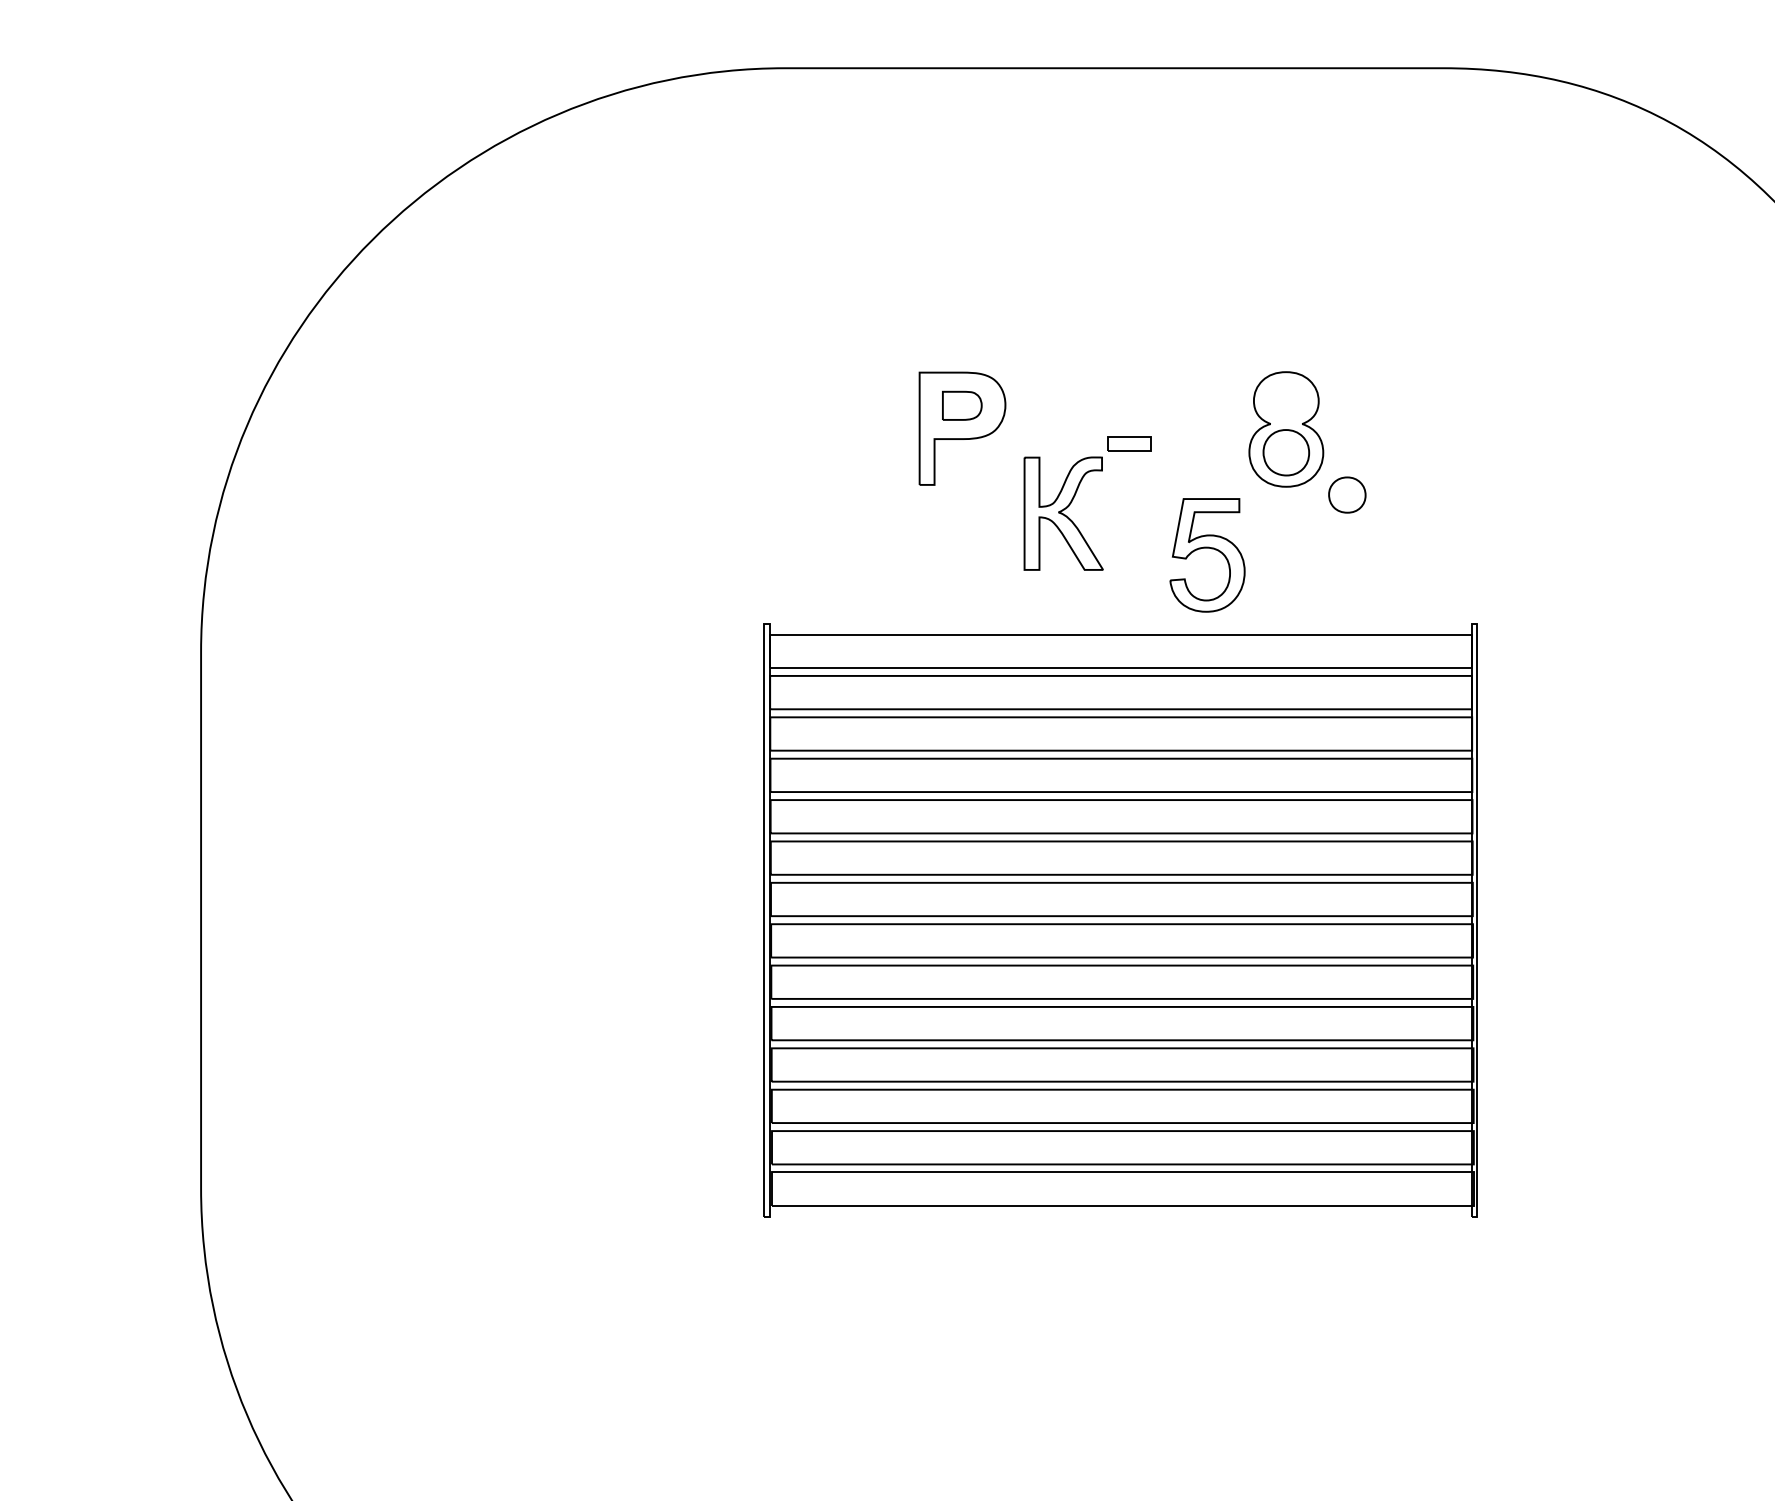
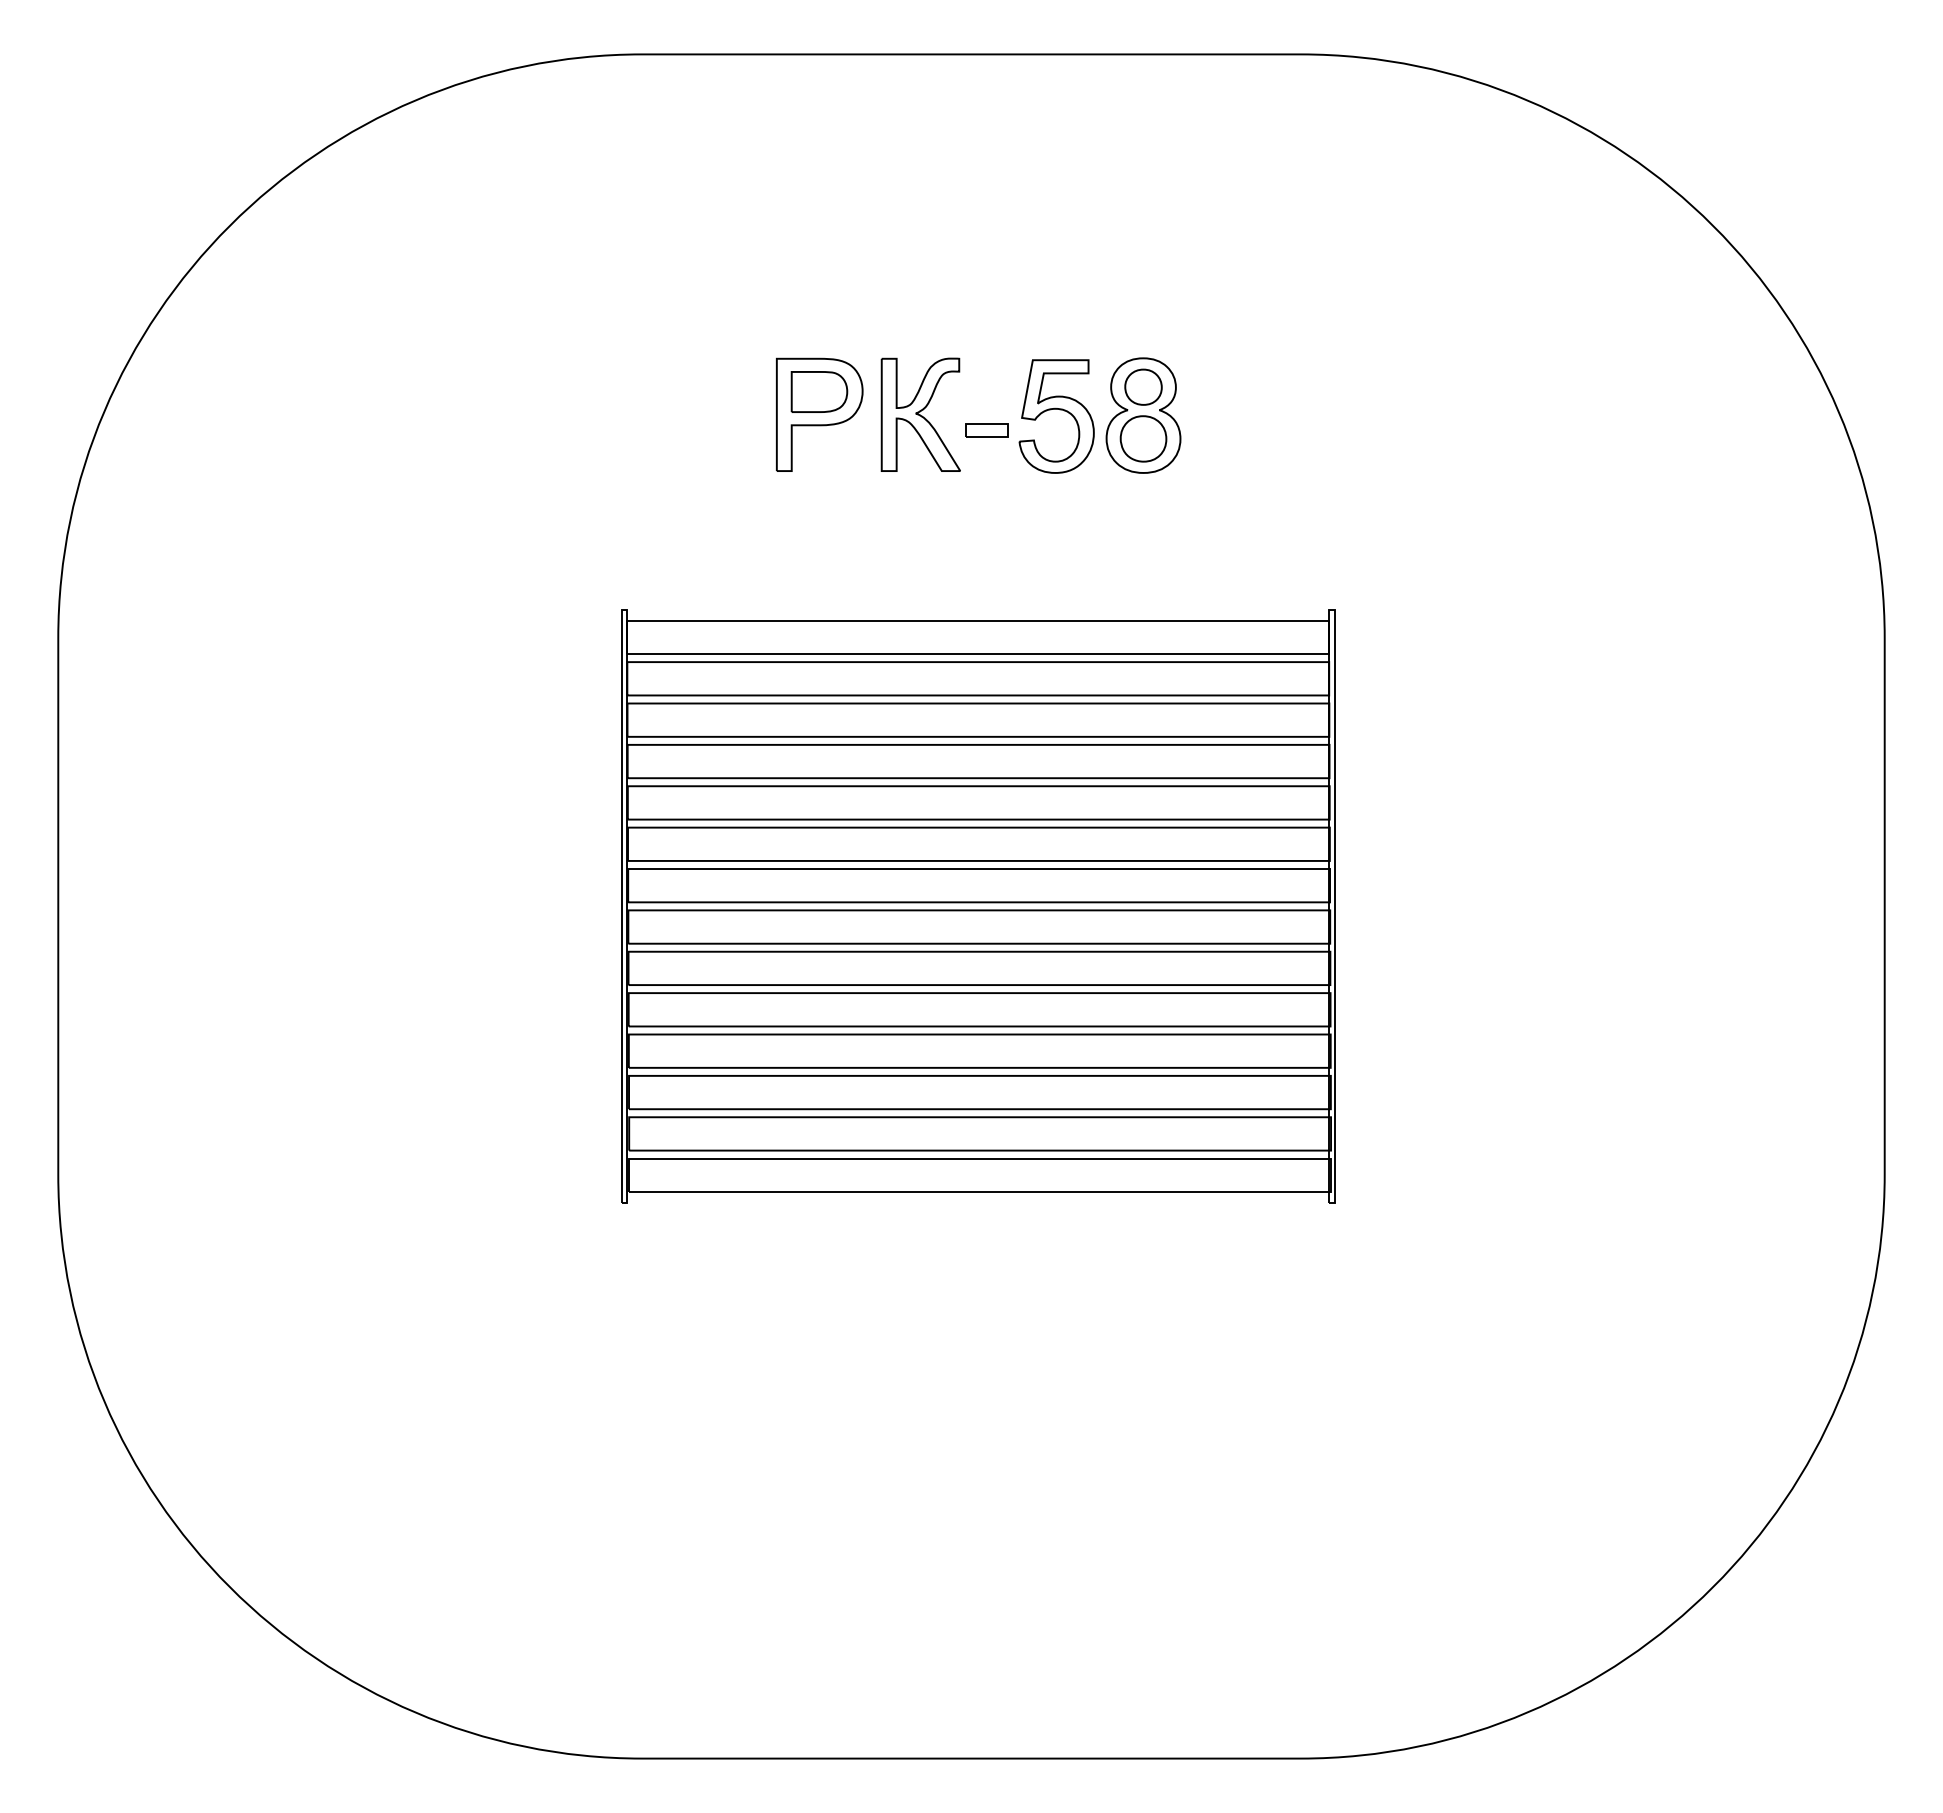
part: (962, 405) -> (819, 391), size x1.43
part: (1347, 494) -> (1143, 386), moved
part: (1063, 513) -> (920, 414), moved
part: (1207, 548) -> (1056, 409), moved

